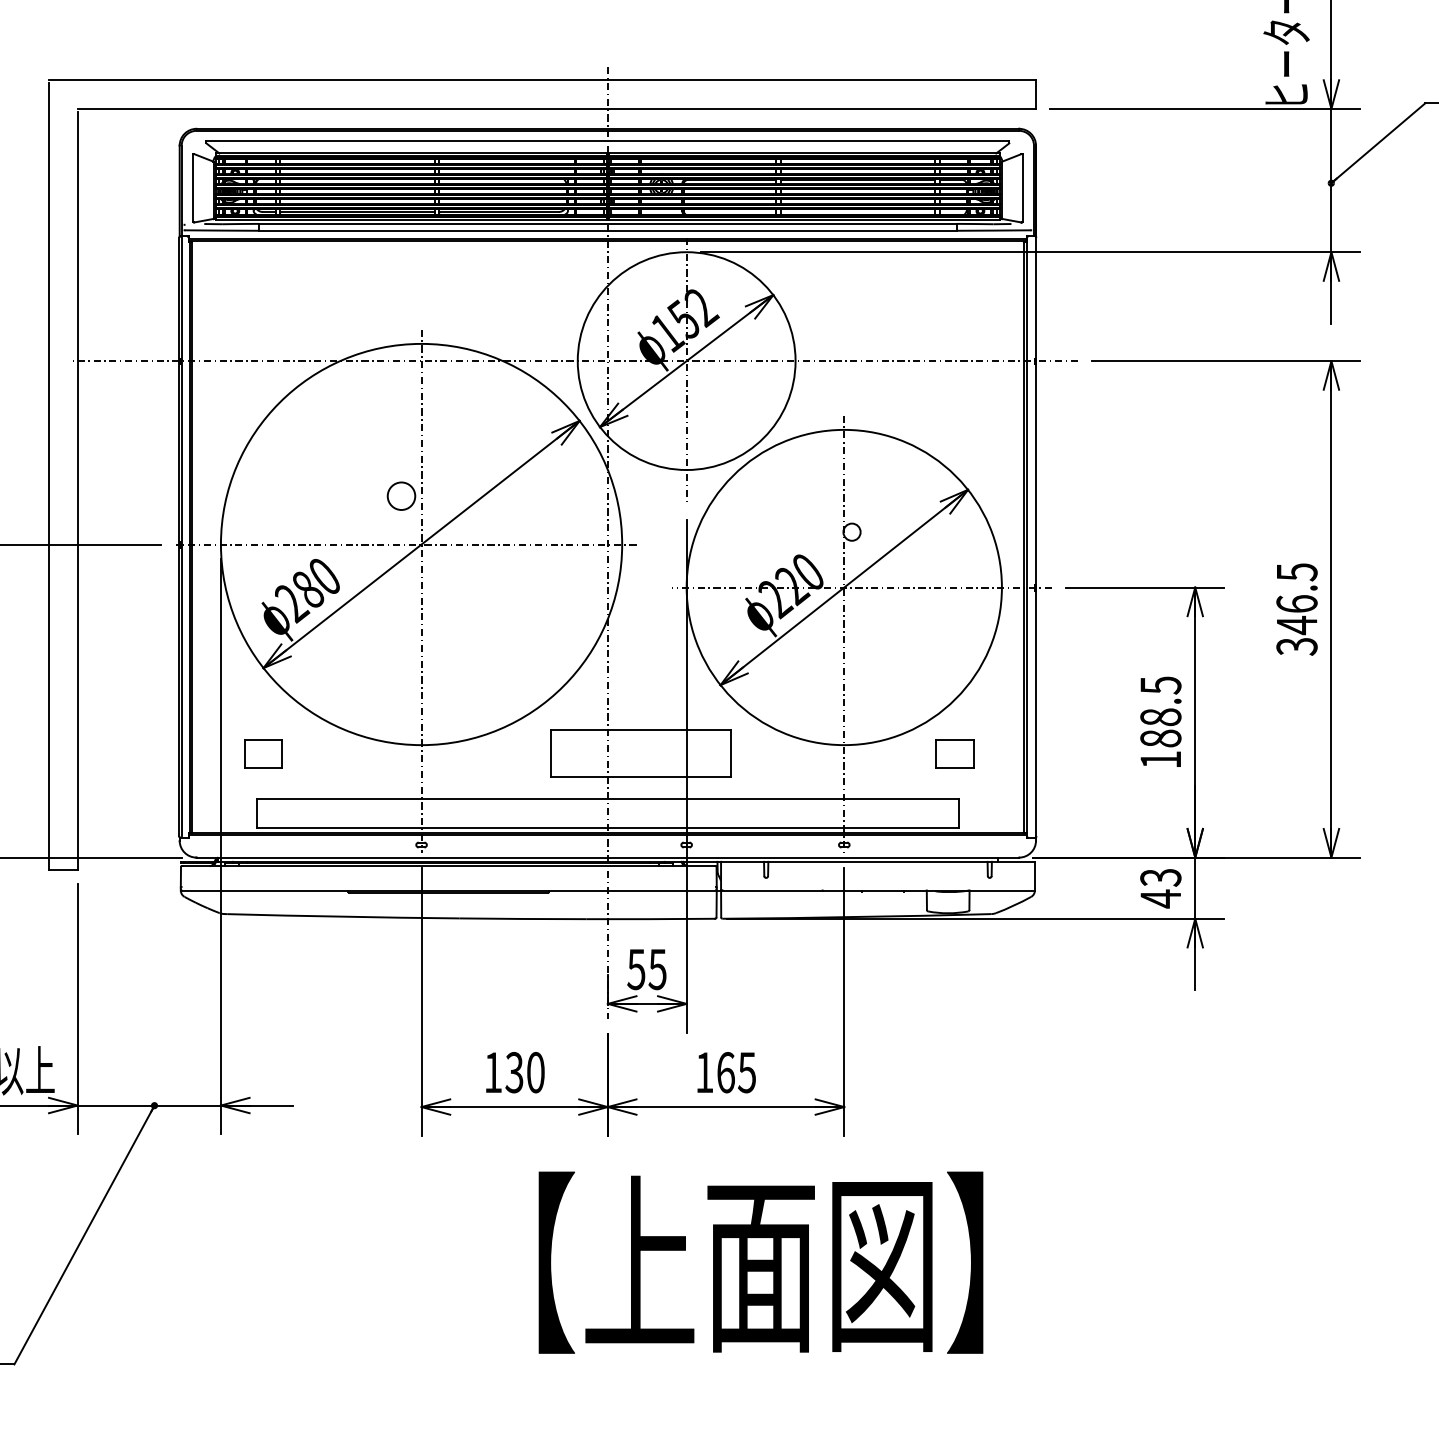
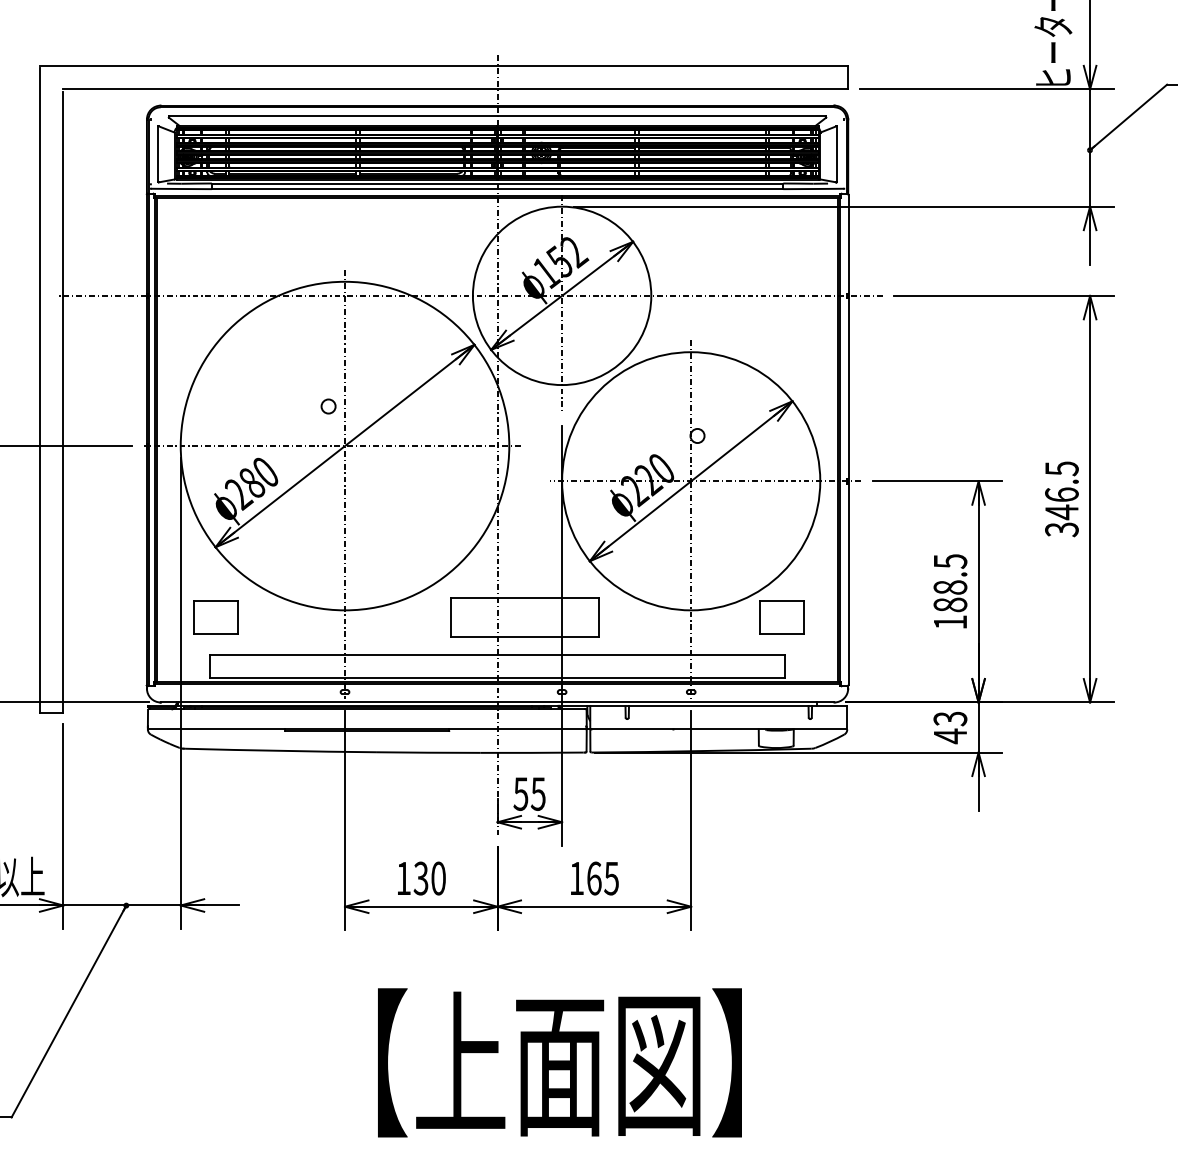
circle: (401, 495) -> (328, 405), size x0.62
part: (263, 753) -> (215, 617), size x1.43
part: (954, 753) -> (781, 617), size x1.43
text: (760, 1262) -> (559, 1062), moved

